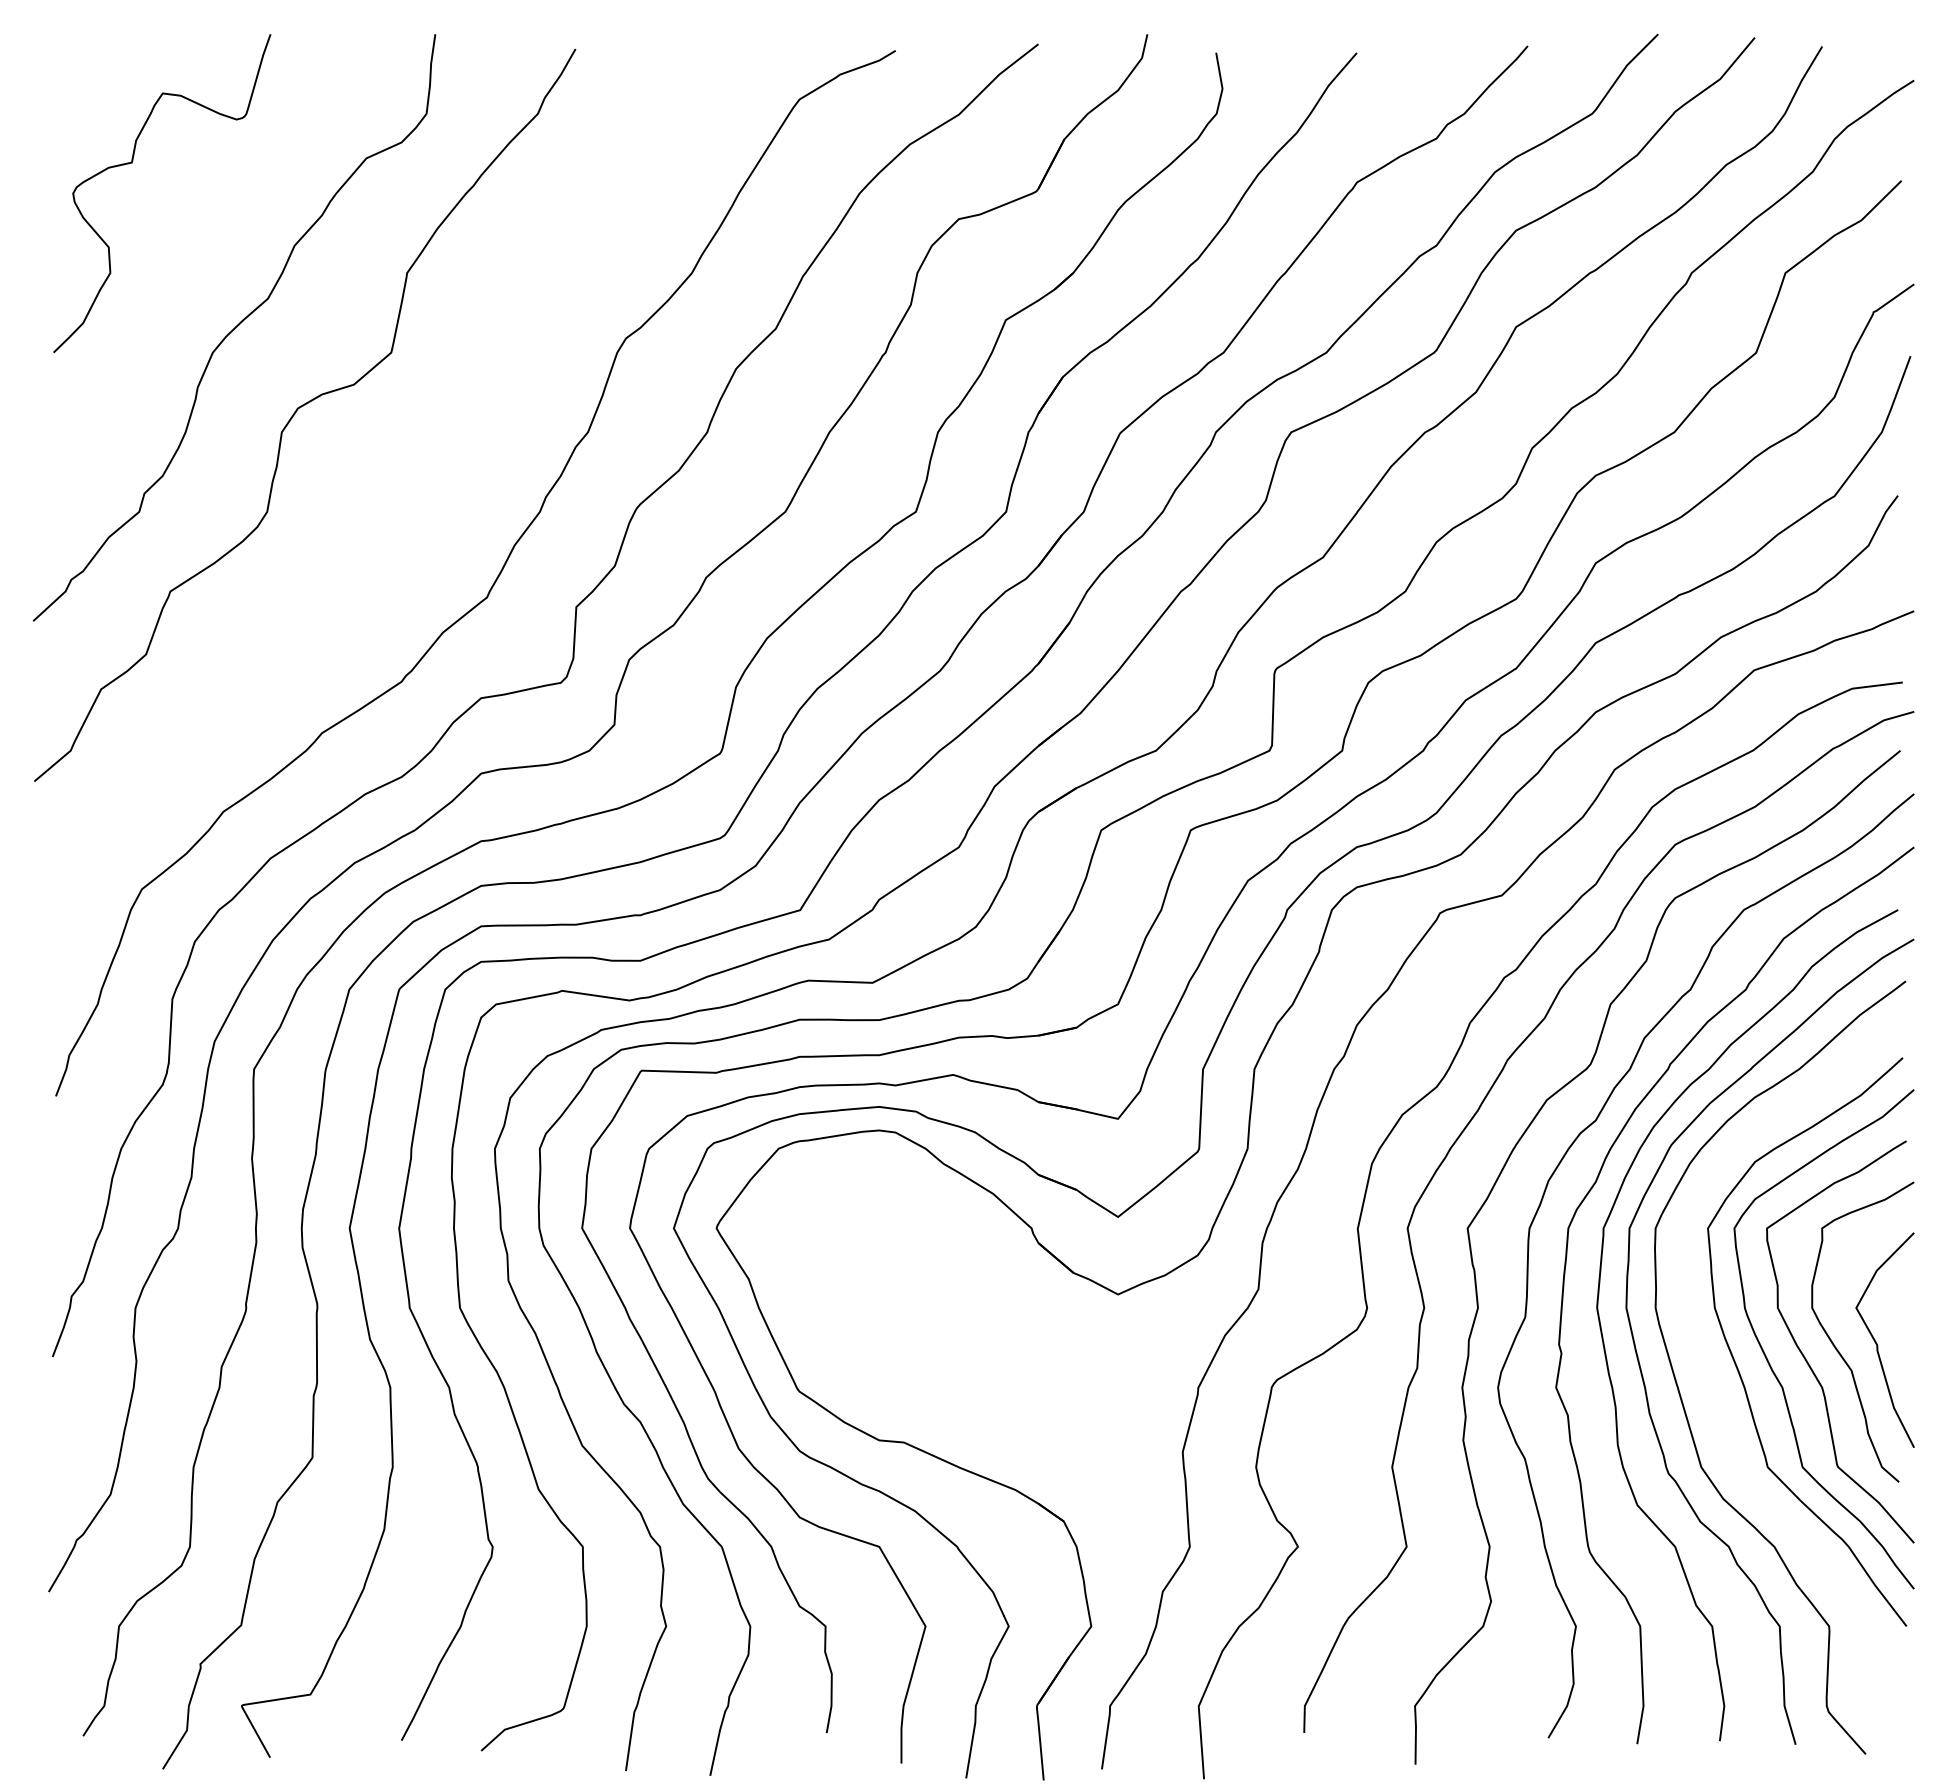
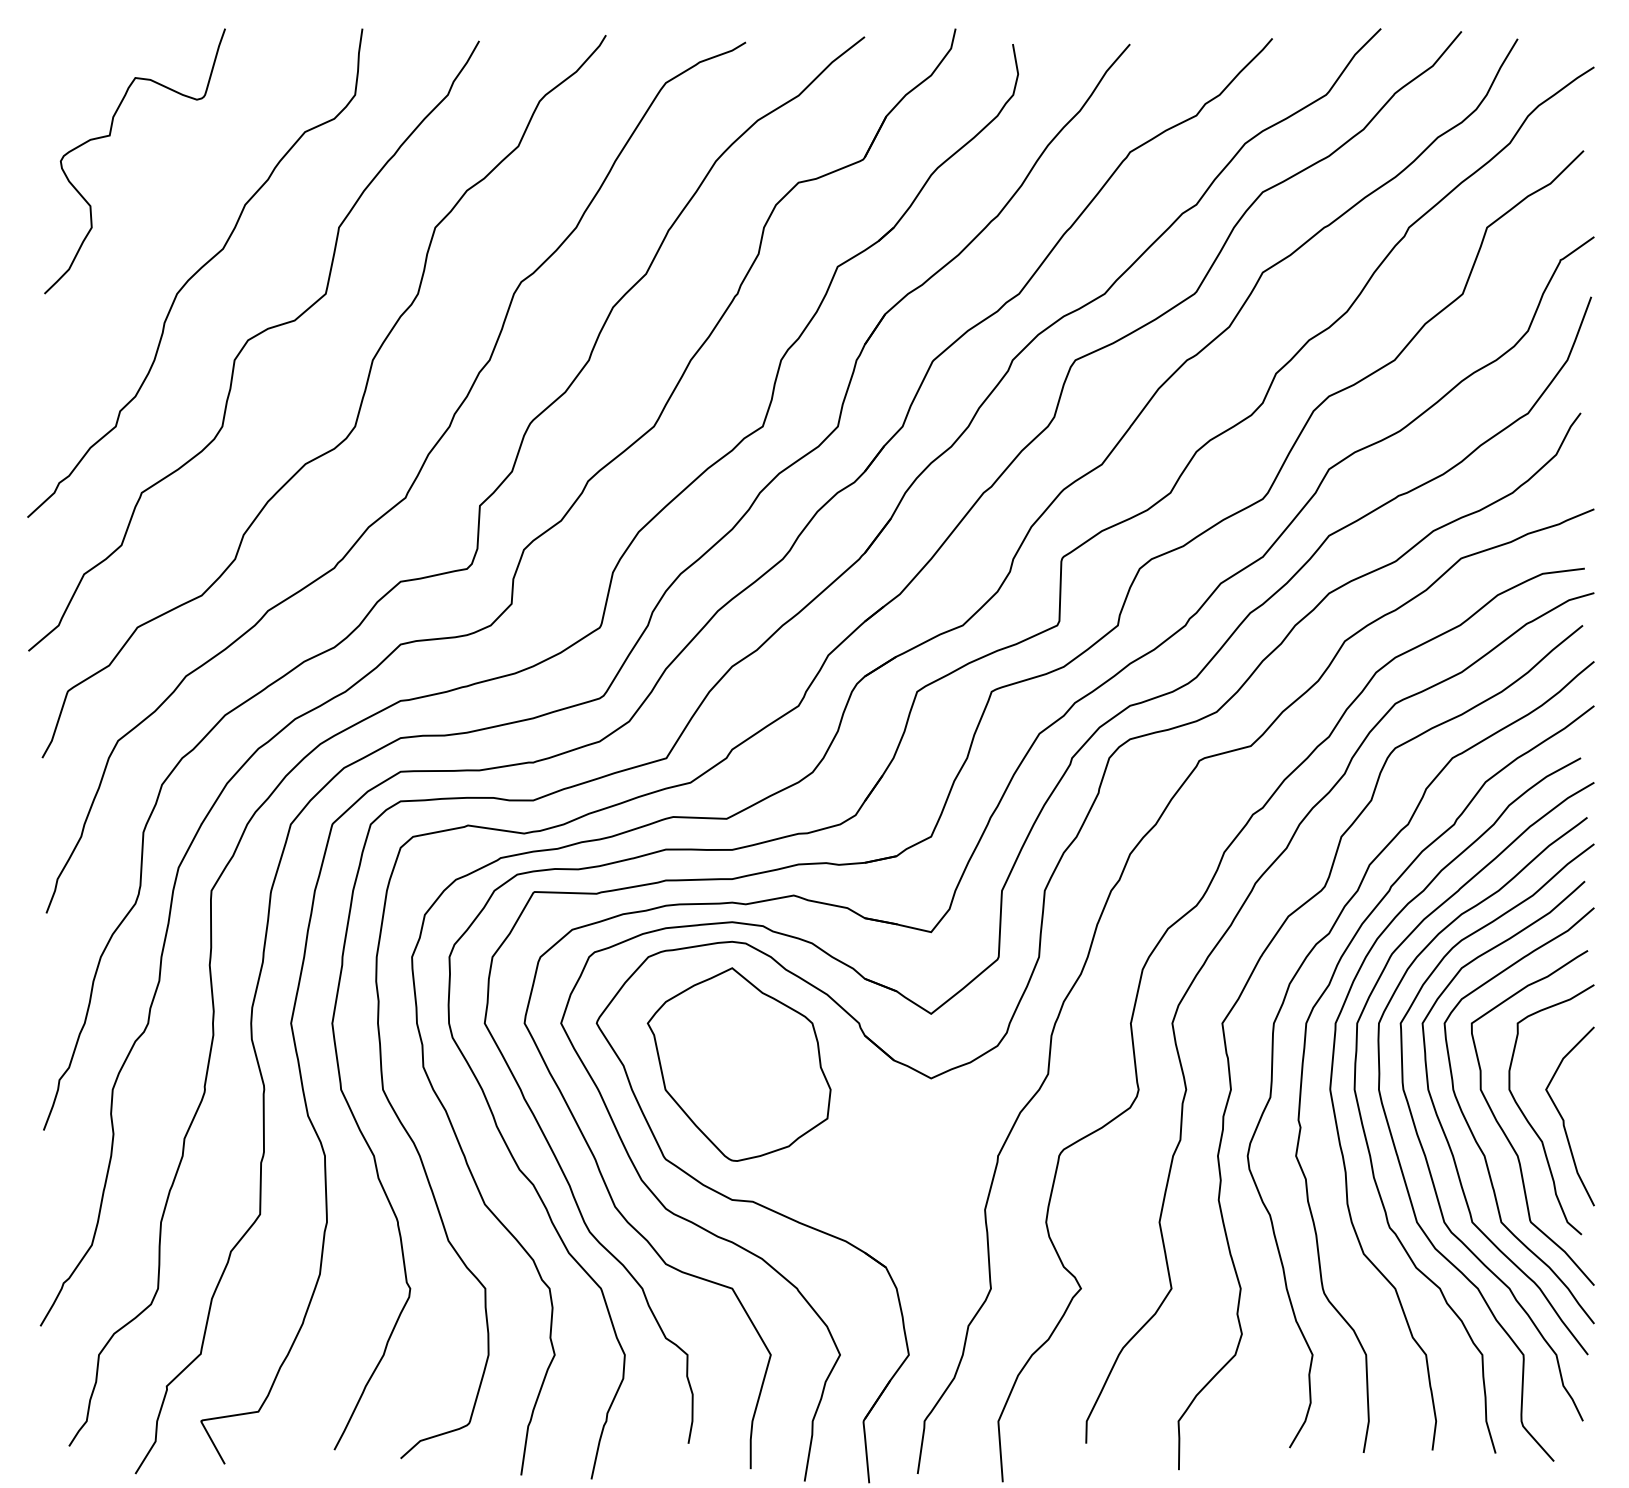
curve: (432, 485) -> (360, 404), added
part: (887, 1277) -> (739, 1064), added
curve: (1712, 1388) -> (1426, 1156), added

